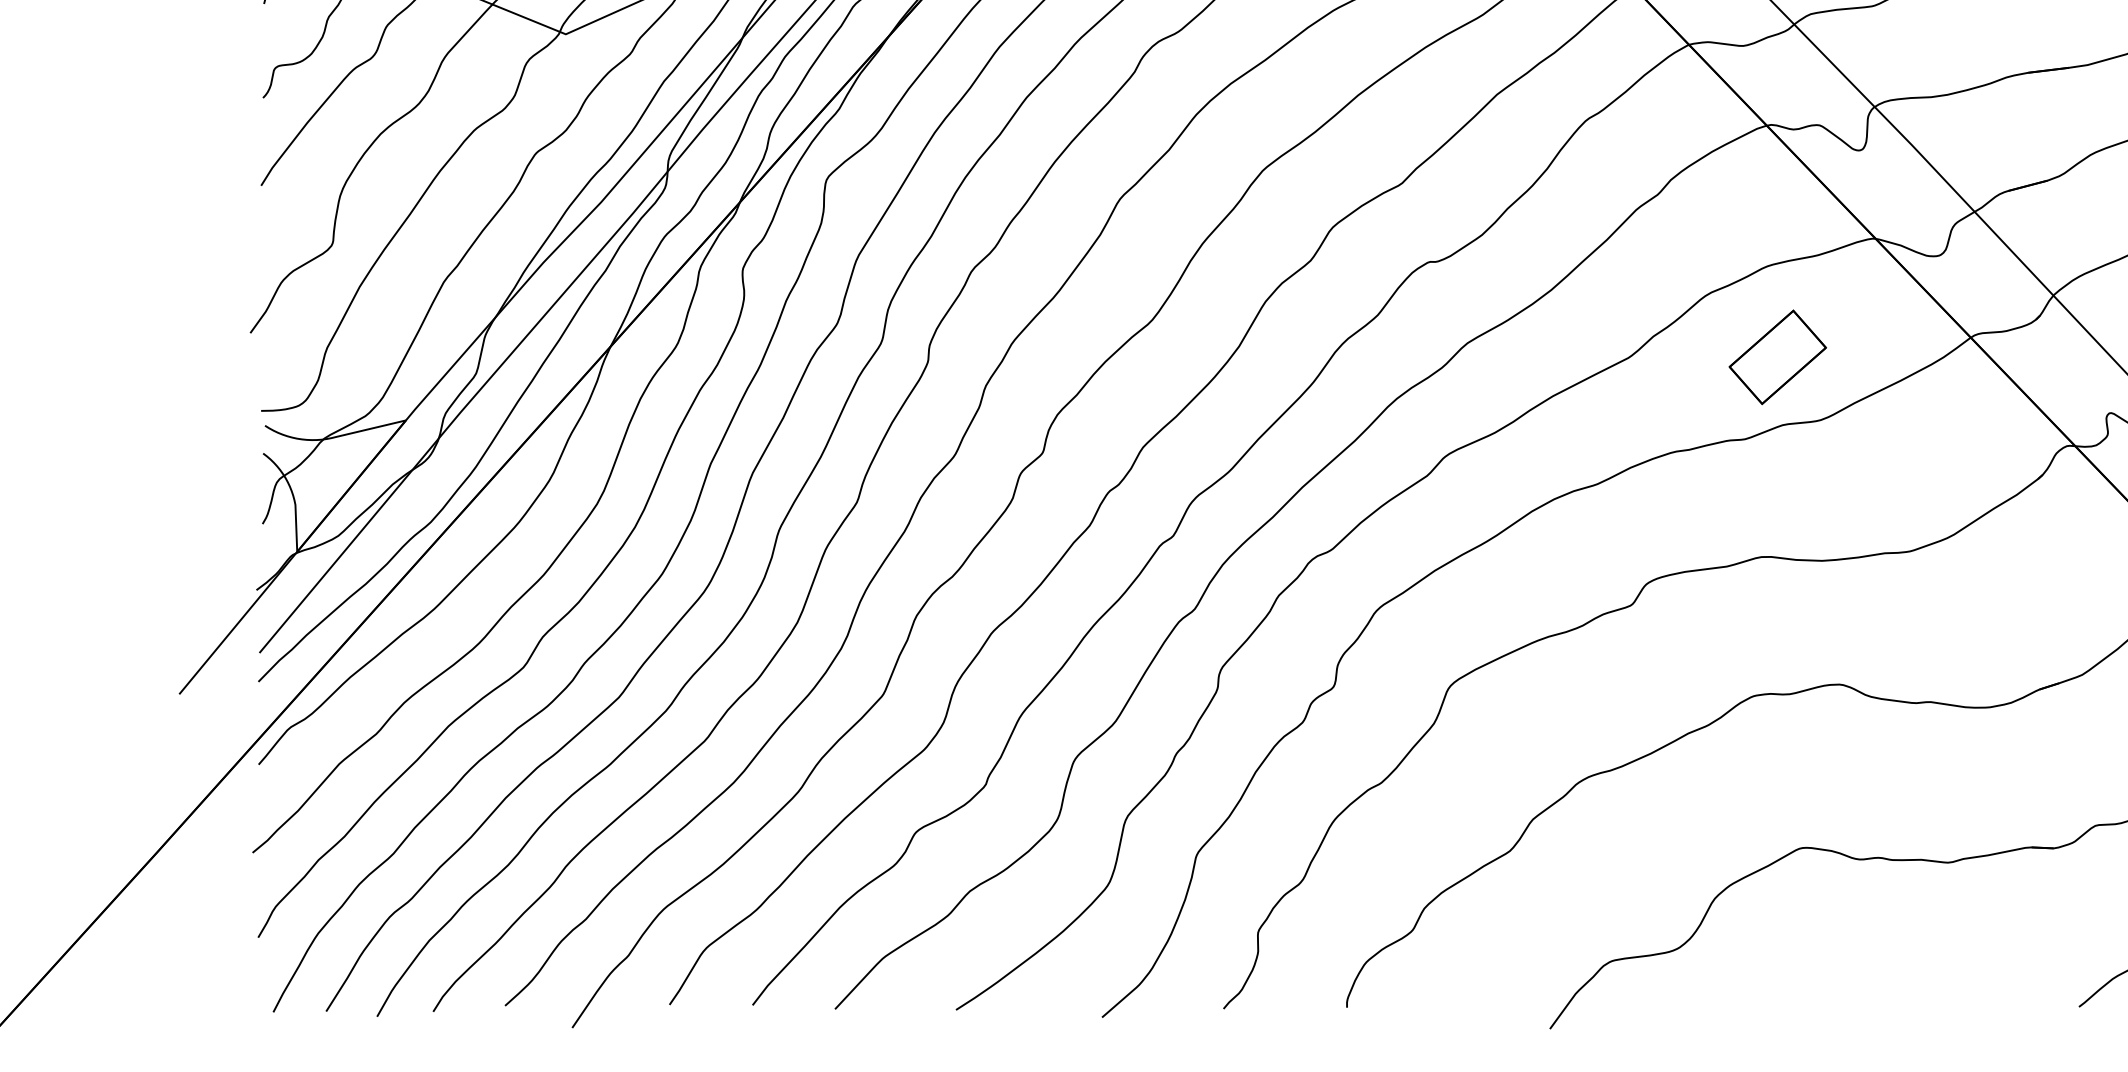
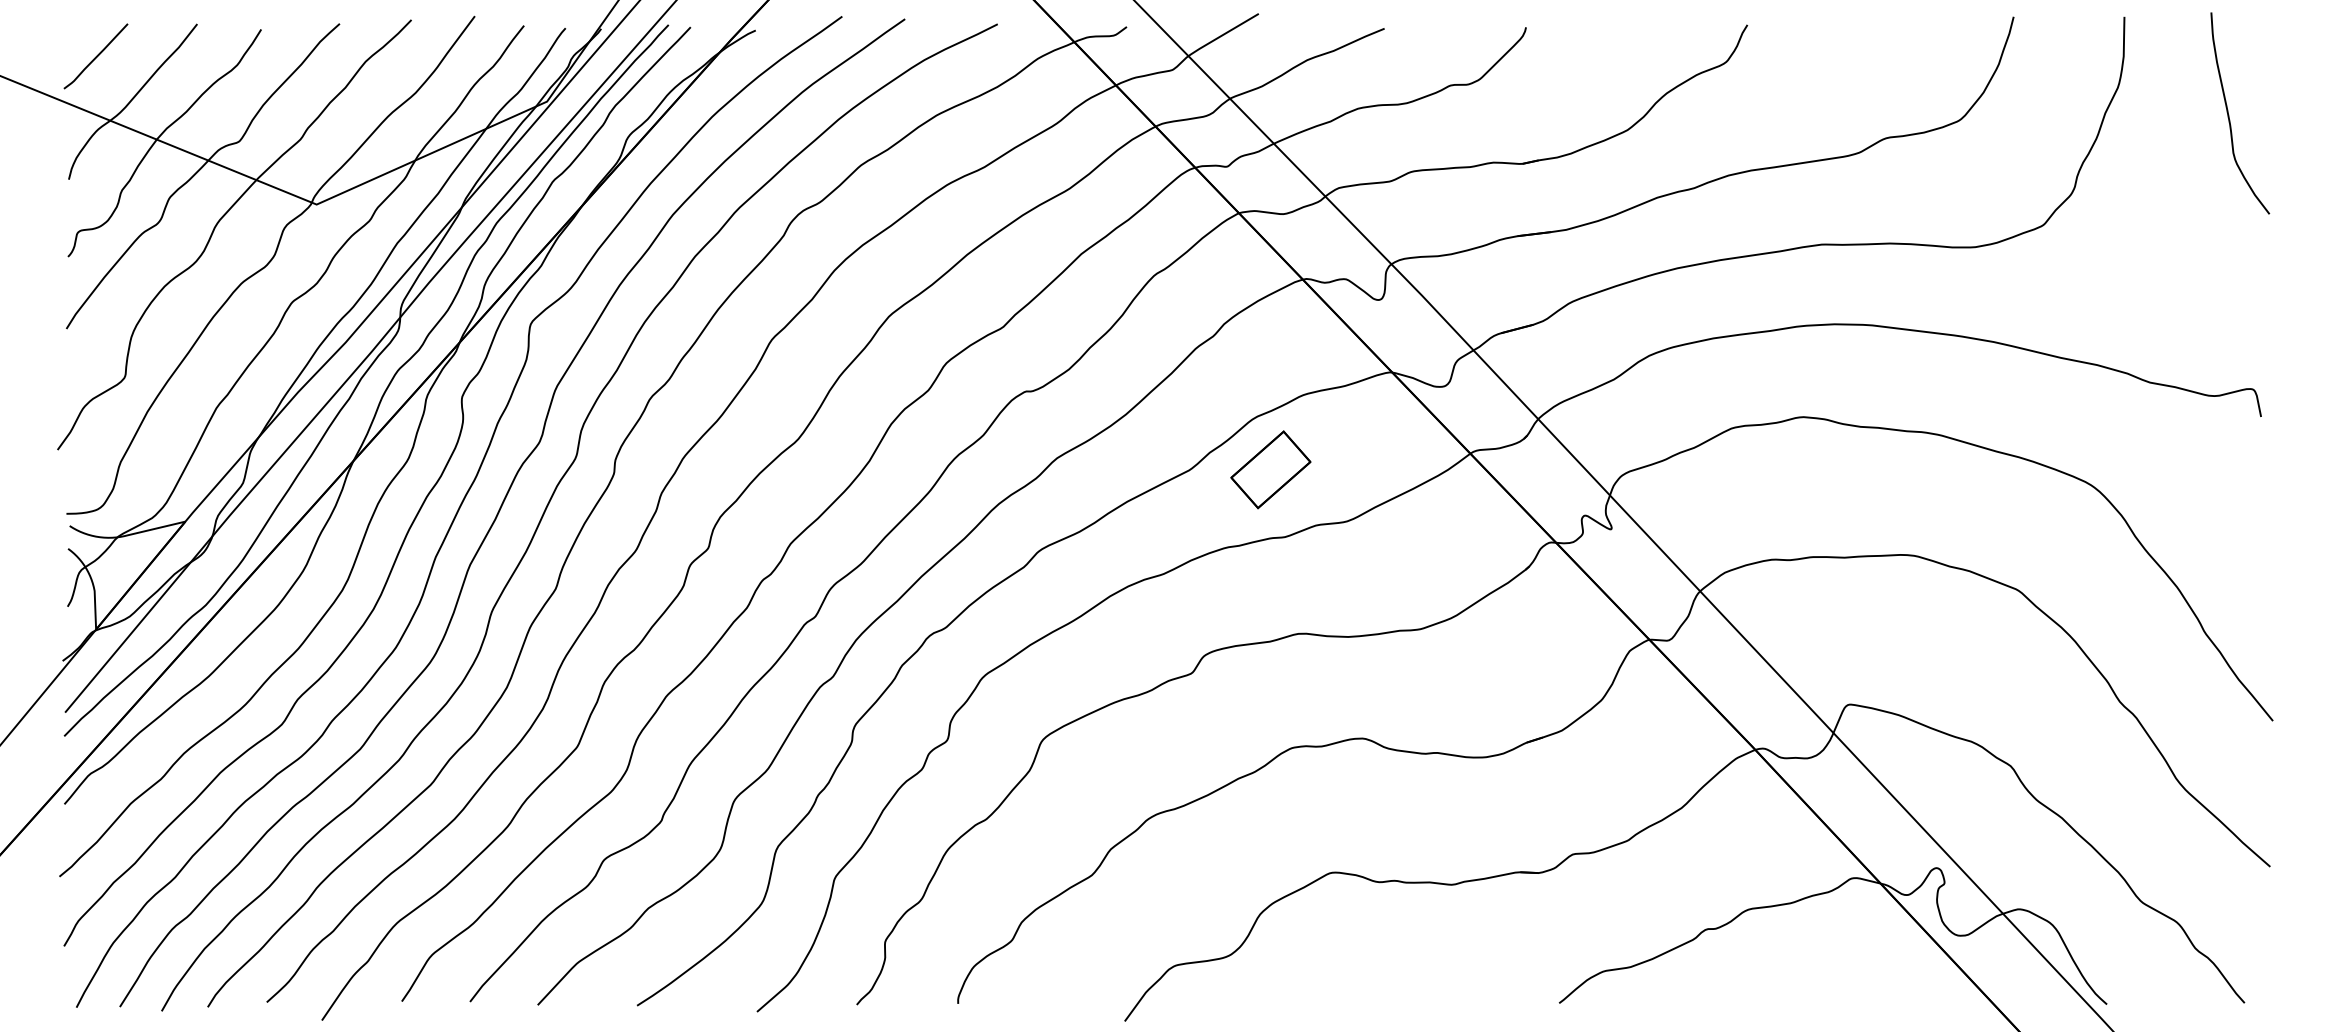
part: (1777, 356) -> (1270, 469), moved

